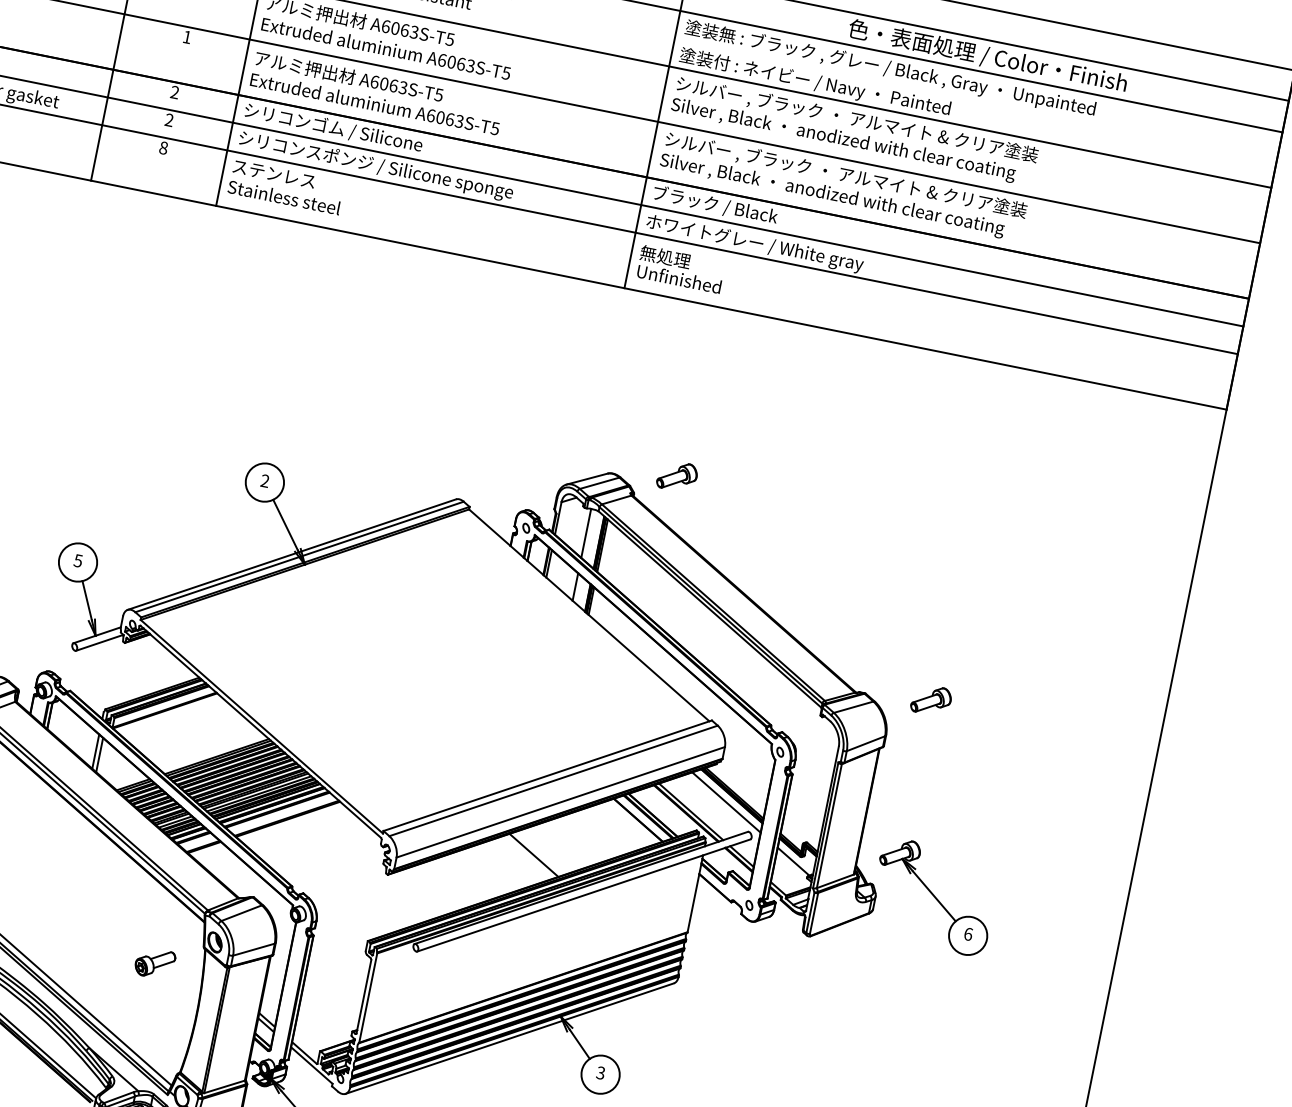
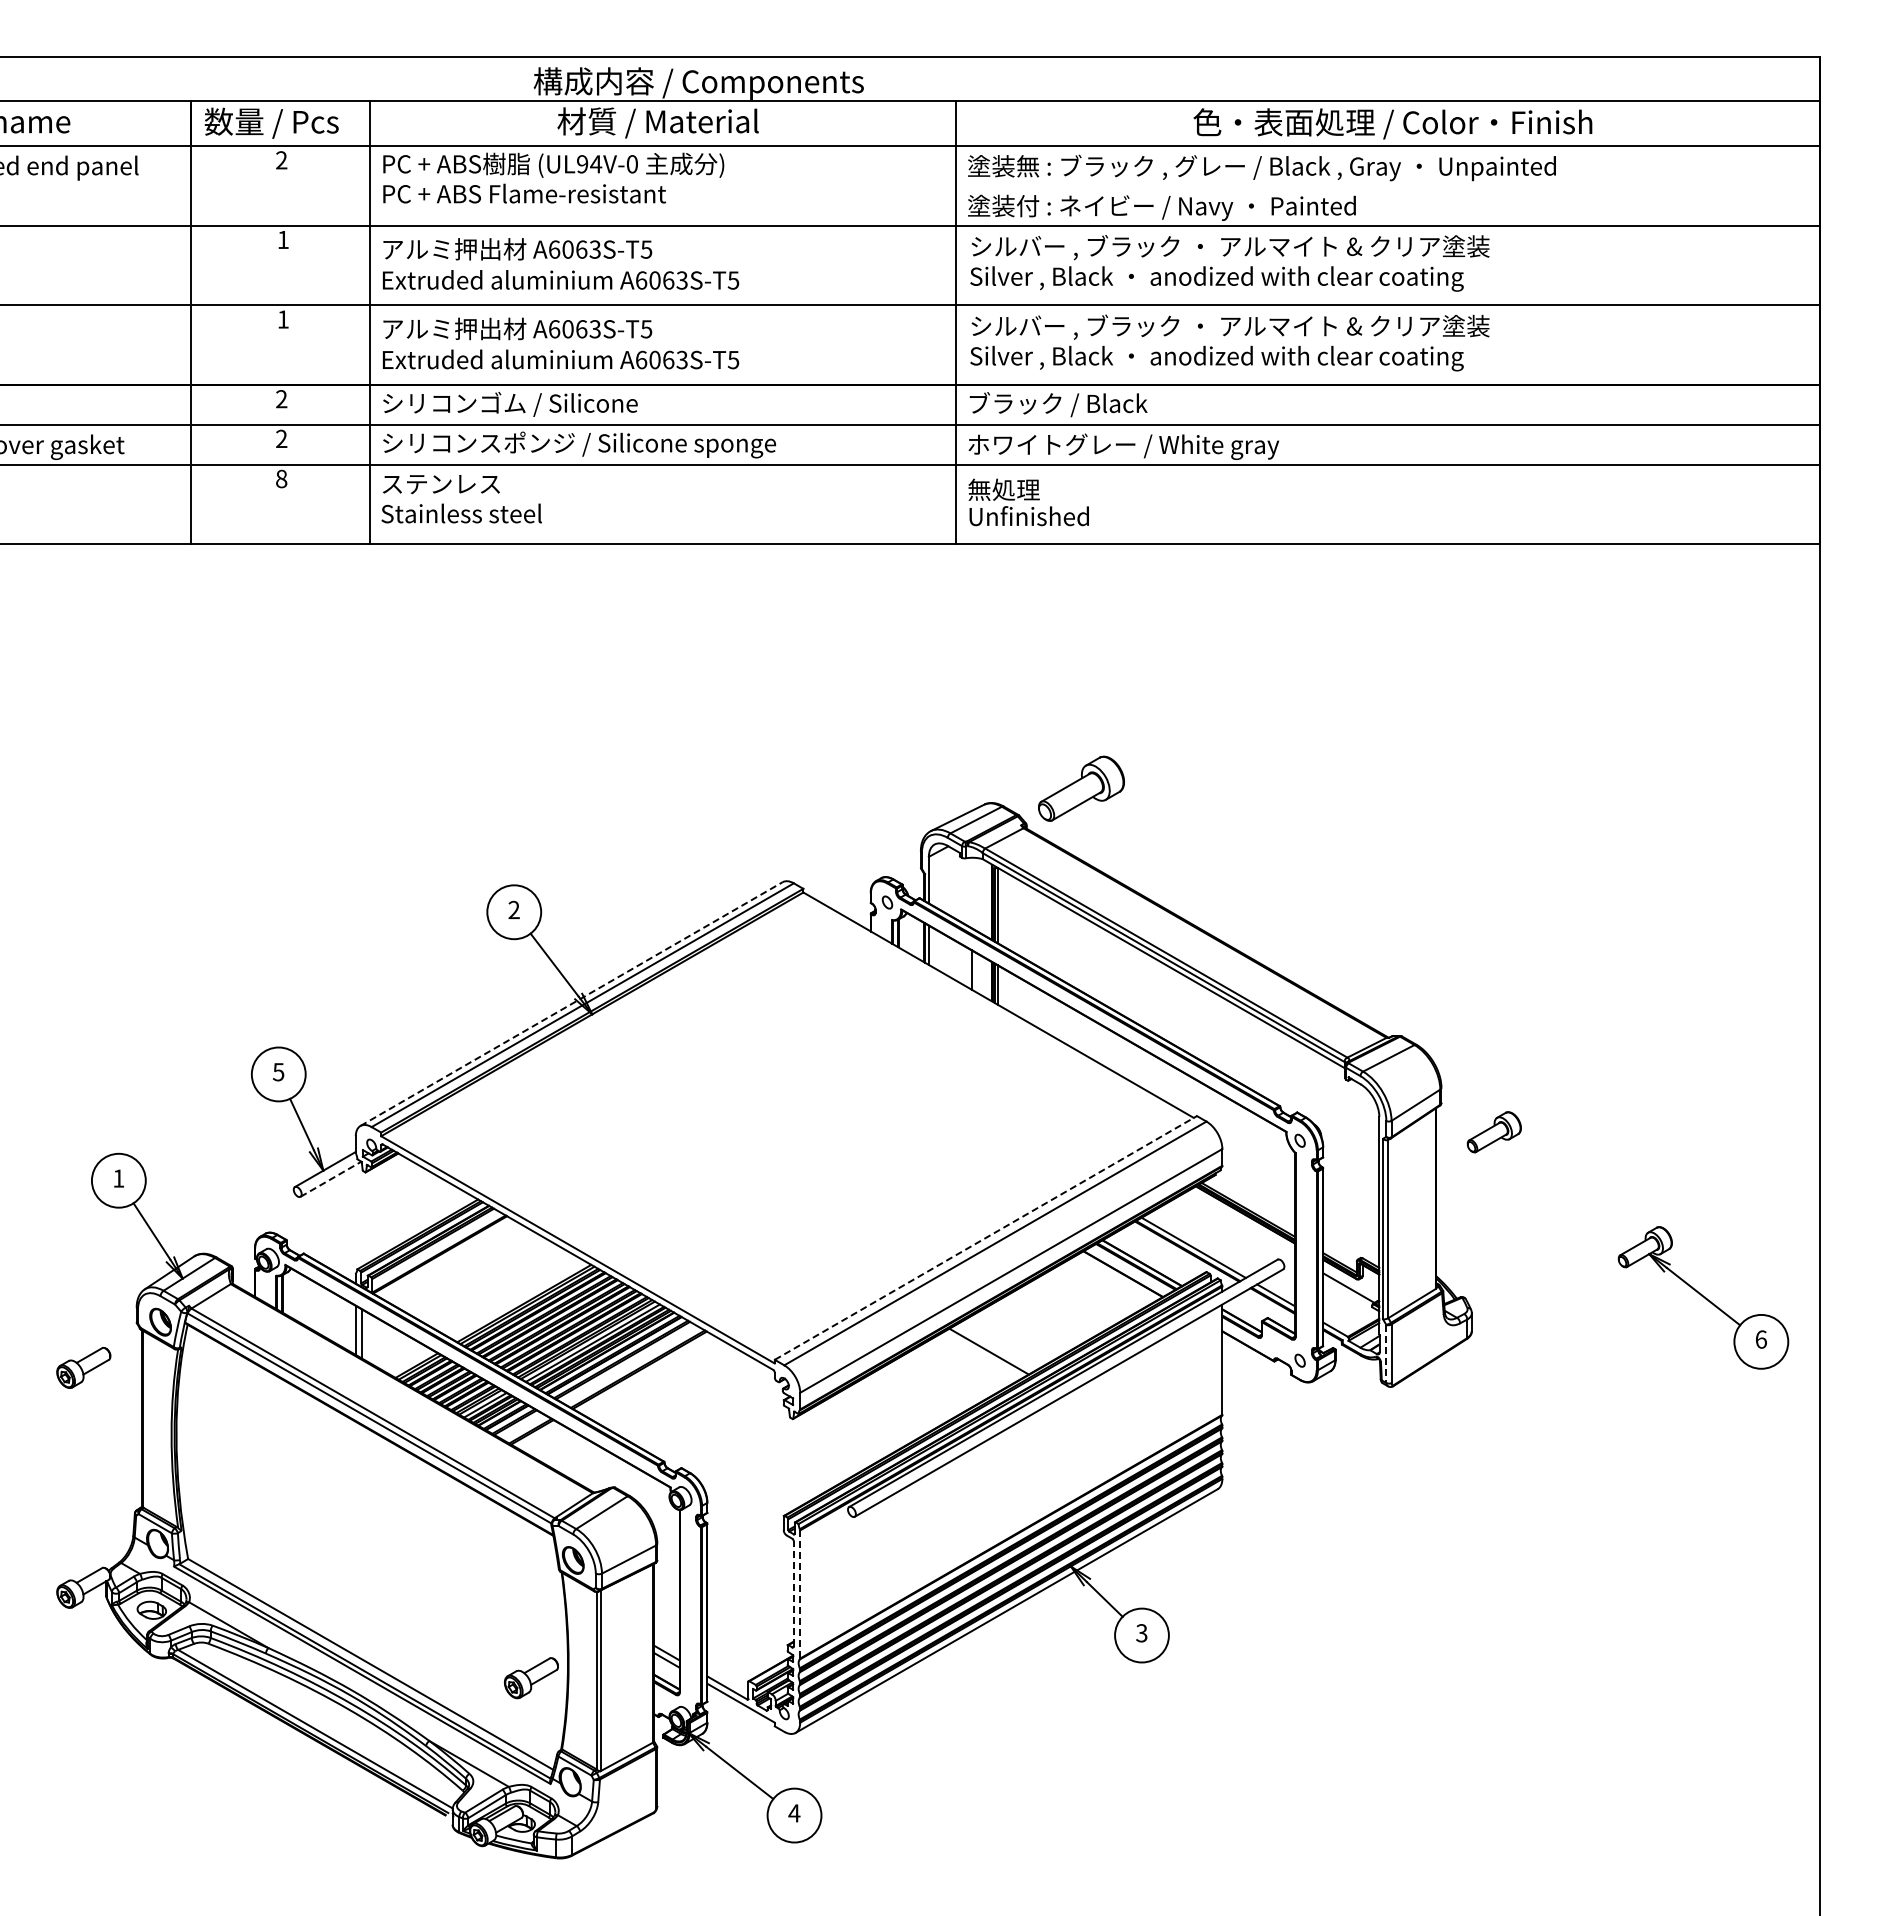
part: (677, 476) -> (1081, 789), size x1.6
line: (586, 533) -> (971, 892), removed
line: (291, 554) -> (571, 1004), solid -> dashed
line: (100, 642) -> (331, 1178), solid -> dashed
part: (930, 700) -> (1493, 1132), moved
line: (547, 775) -> (985, 1237), solid -> dashed
line: (726, 802) -> (1239, 1225), removed
part: (934, 896) -> (1703, 1297), moved
line: (810, 913) -> (1386, 1354), solid -> dashed
part: (154, 963) -> (531, 1678), moved
line: (363, 996) -> (793, 1593), solid -> dashed
line: (368, 998) -> (800, 1594), solid -> dashed

